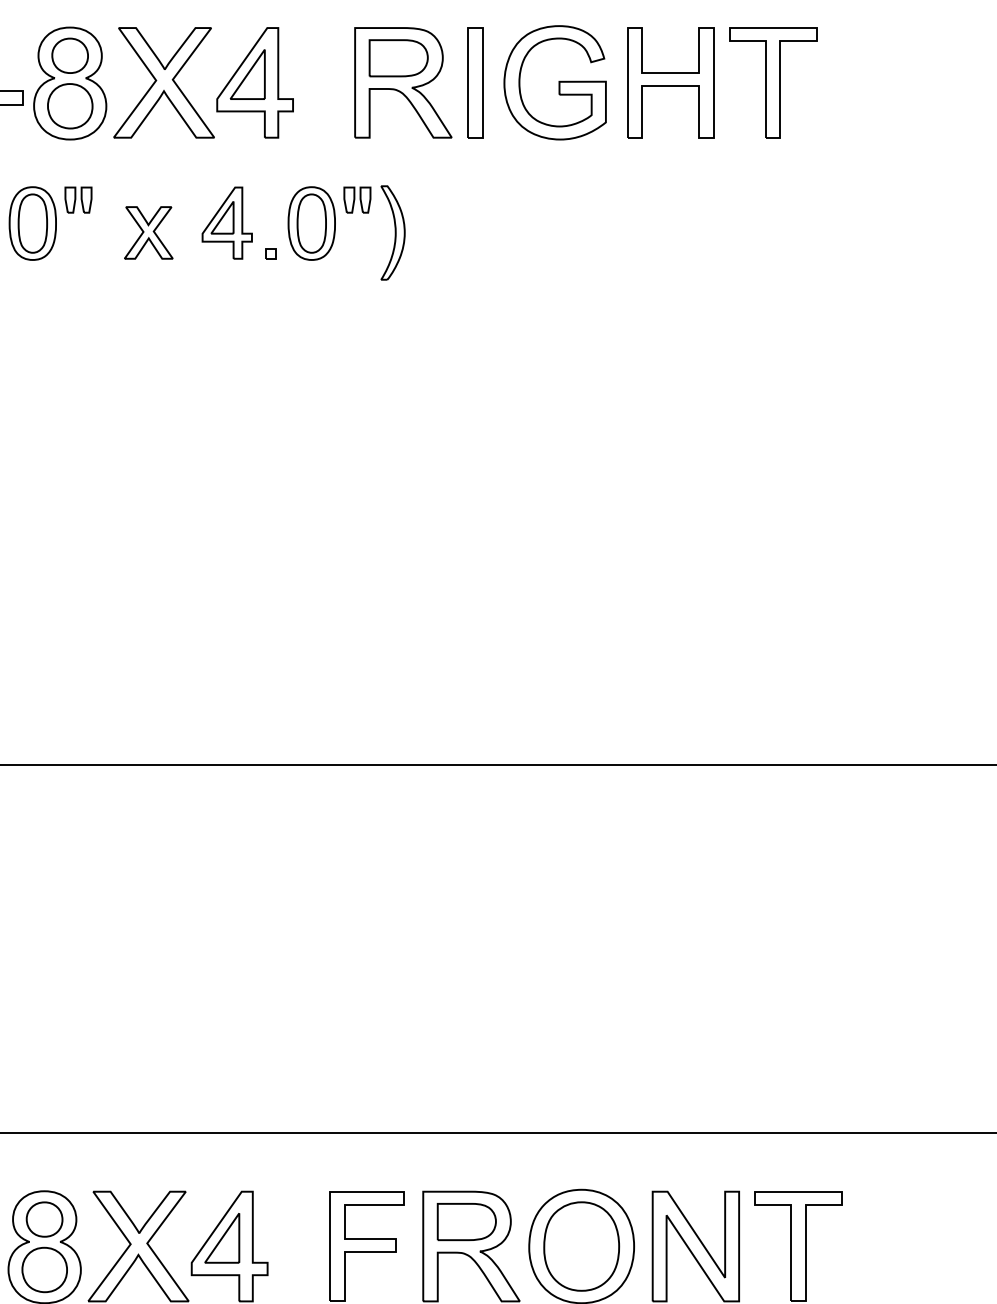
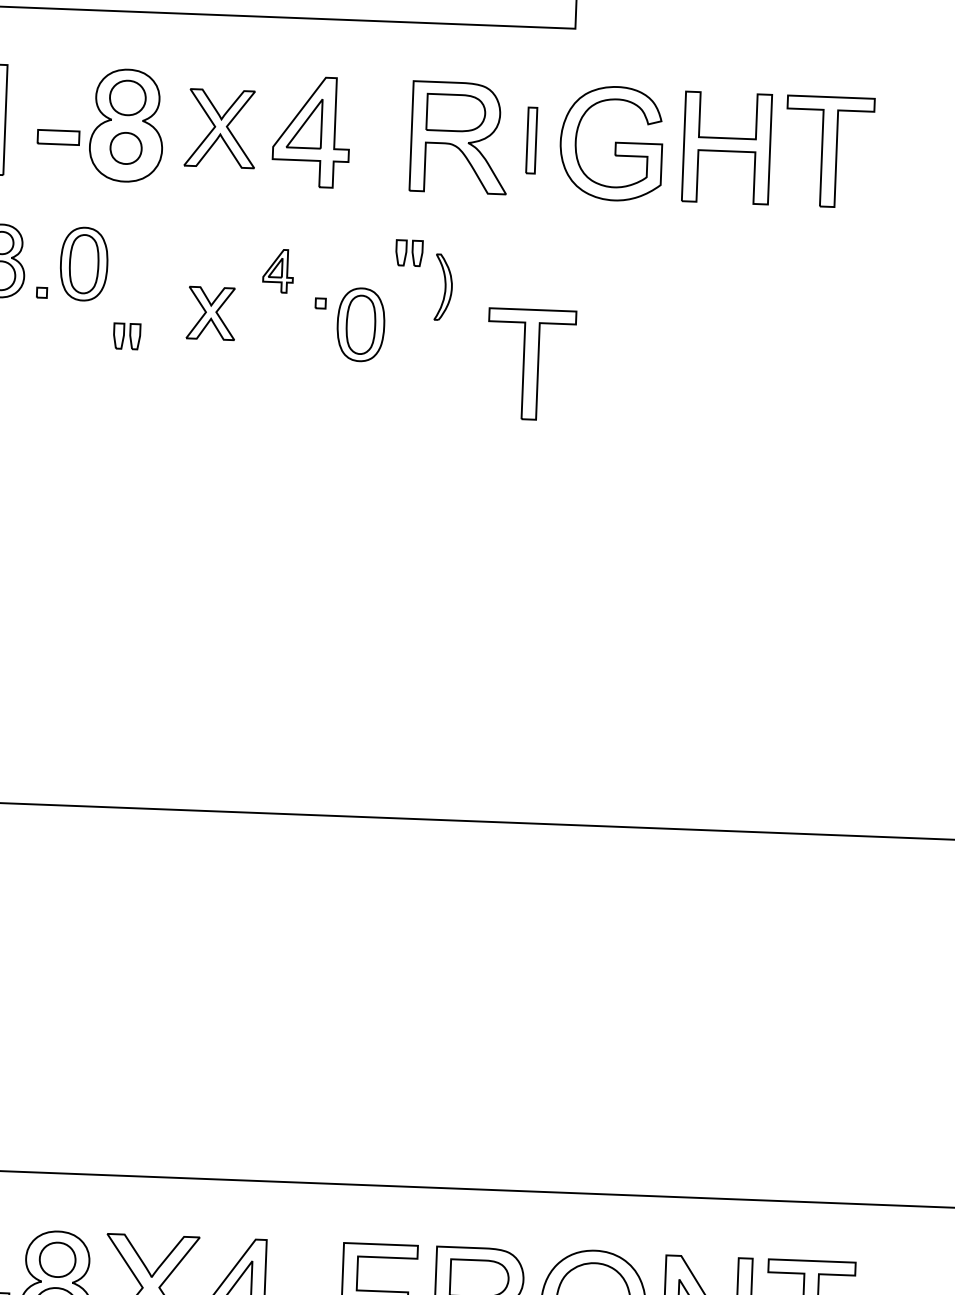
part: (163, 82) -> (220, 128), size x0.7
part: (475, 82) -> (531, 140), size x0.6
part: (70, 106) -> (126, 148), size x0.7
part: (78, 199) -> (127, 335), moved
part: (226, 222) -> (277, 270), size x0.6
part: (311, 223) -> (360, 324), moved
part: (148, 232) -> (211, 312), moved
part: (392, 232) -> (443, 286), size x0.7
part: (483, 306) -> (531, 364), added

